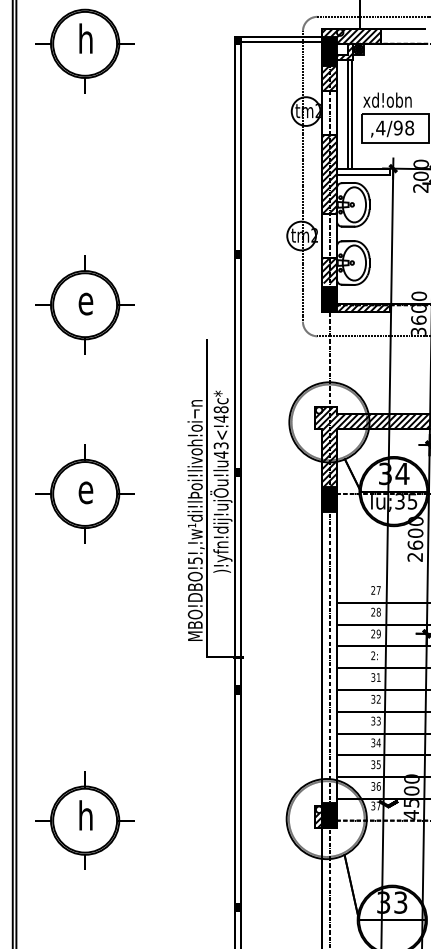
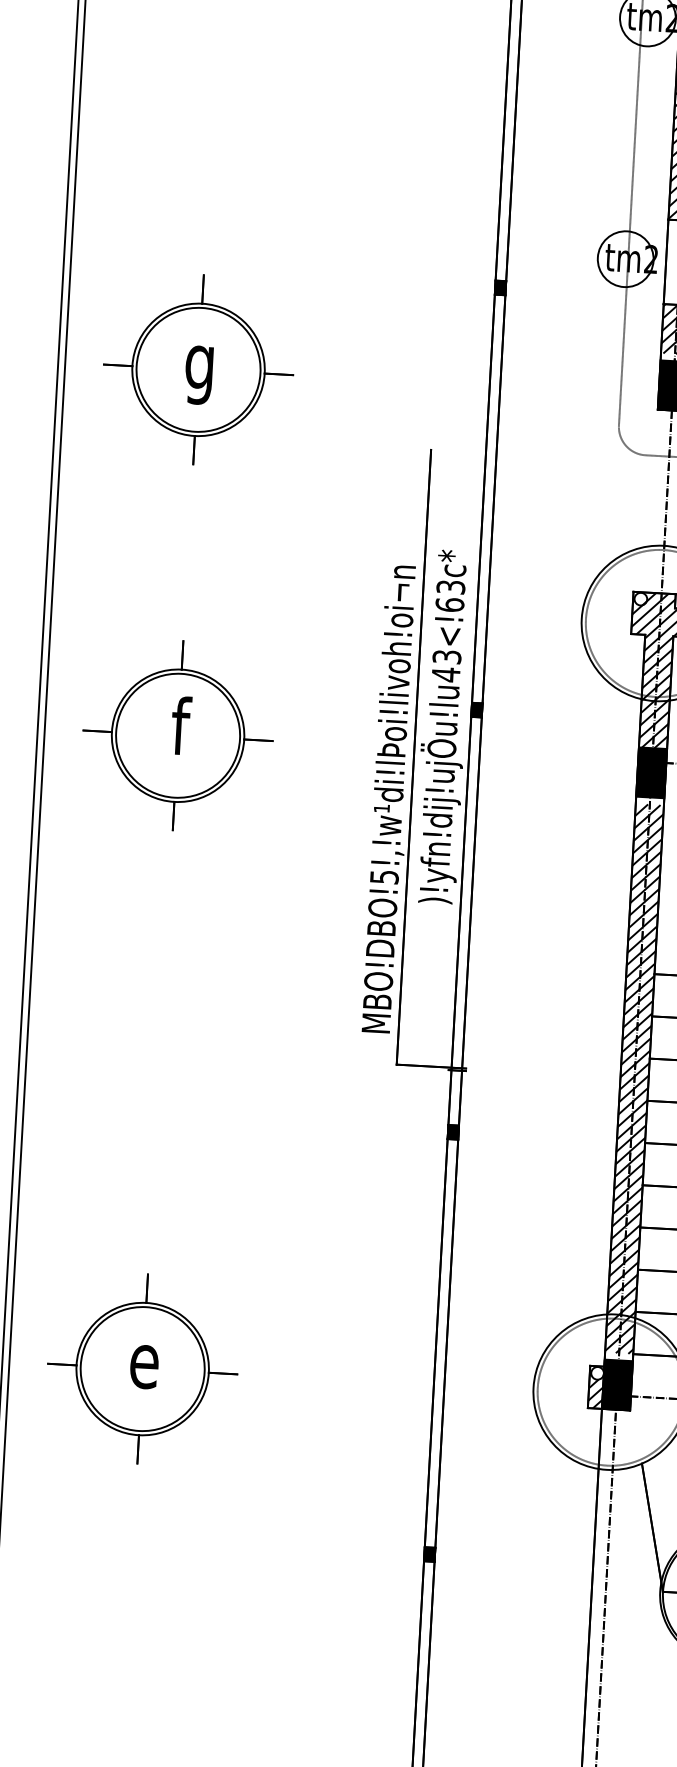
text: (85, 307) -> (199, 374), e -> g
text: (220, 414) -> (449, 596), )!yfn!dij!ujÖu!lu43<!48c* -> )!yfn!dij!ujÖu!lu43<!63c*
text: (85, 488) -> (179, 725), e -> f
hatch: (329, 656) -> (634, 1077), added
text: (85, 815) -> (143, 1359), h -> e

